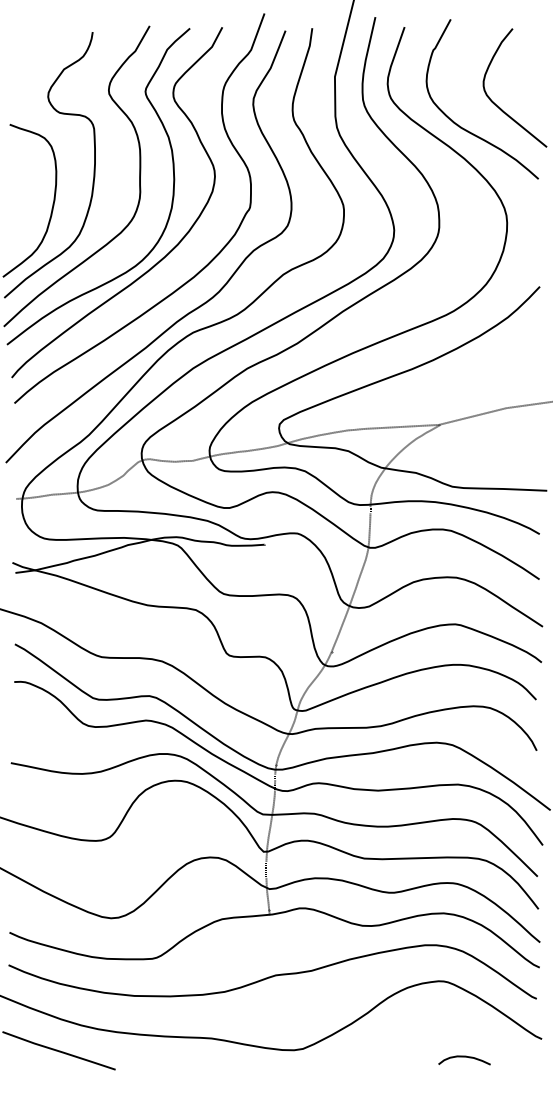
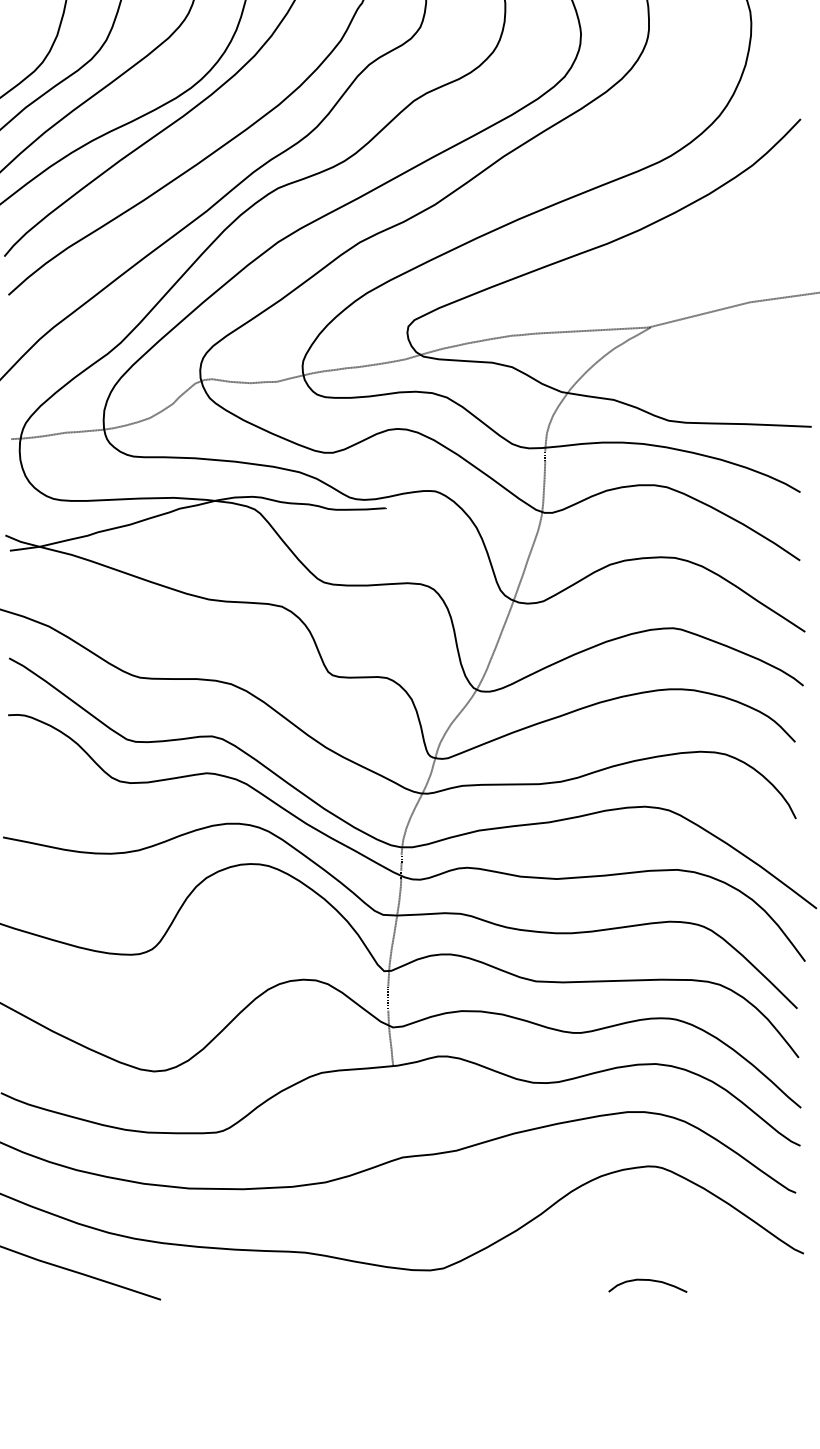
curve: (464, 1057) -> (647, 1281), moved

